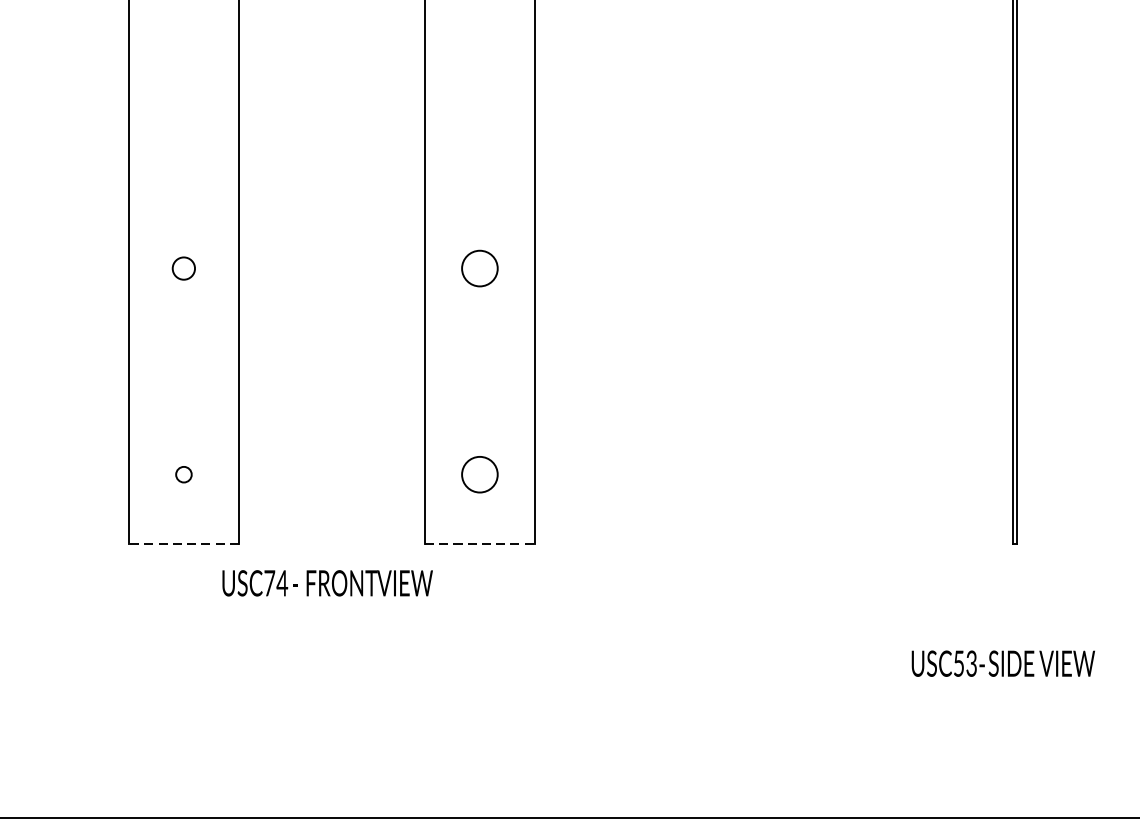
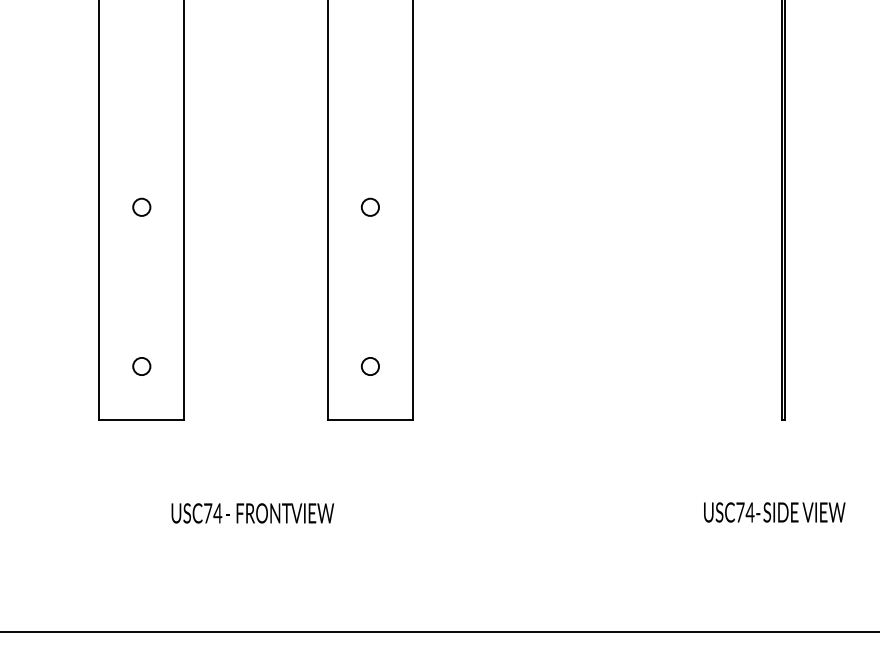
circle: (480, 267) -> (370, 206), size x0.62
circle: (183, 474) -> (141, 366), size x1.43
circle: (480, 474) -> (370, 366), size x0.62
line: (183, 543) -> (141, 419), dashed -> solid
line: (480, 543) -> (370, 419), dashed -> solid
text: (327, 583) -> (252, 513), moved
text: (965, 663) -> (745, 512), USC53- -> USC74-

